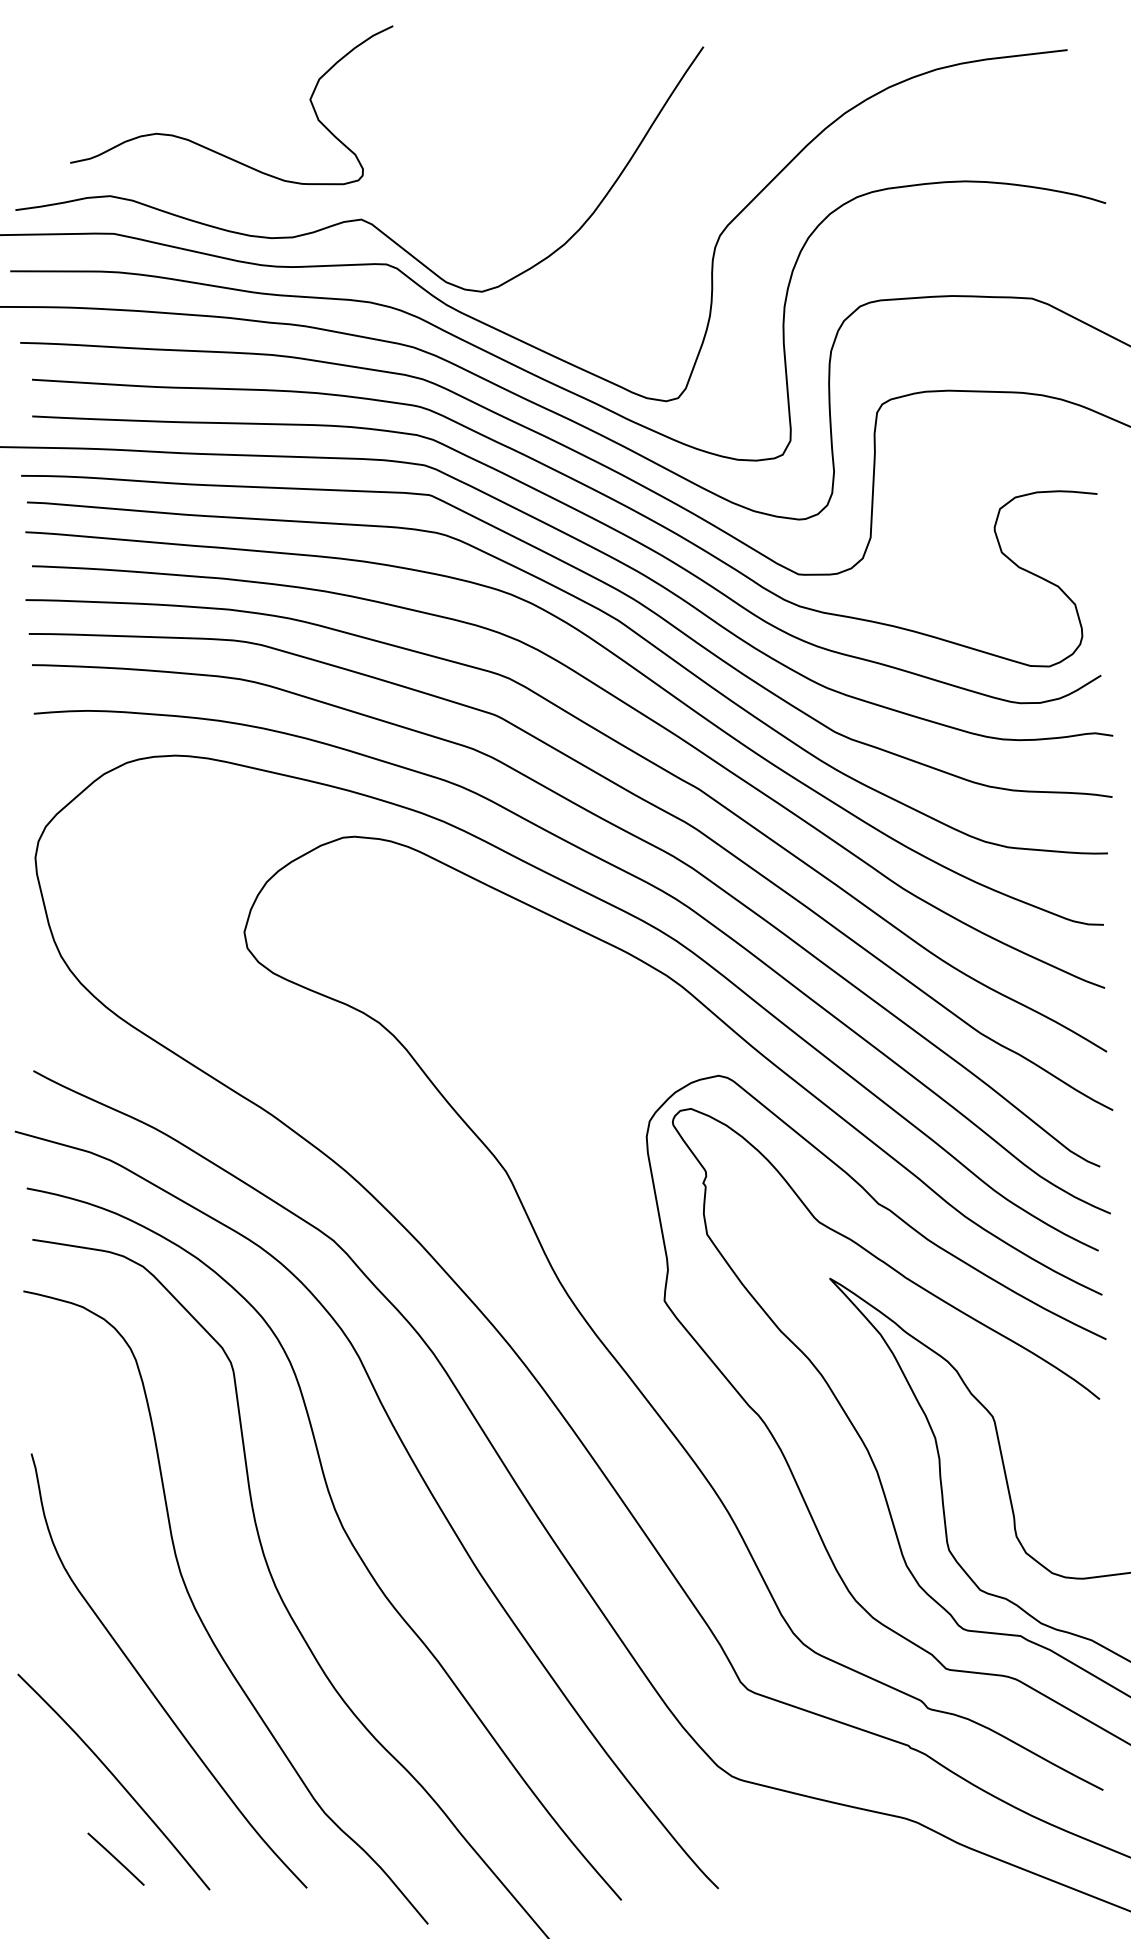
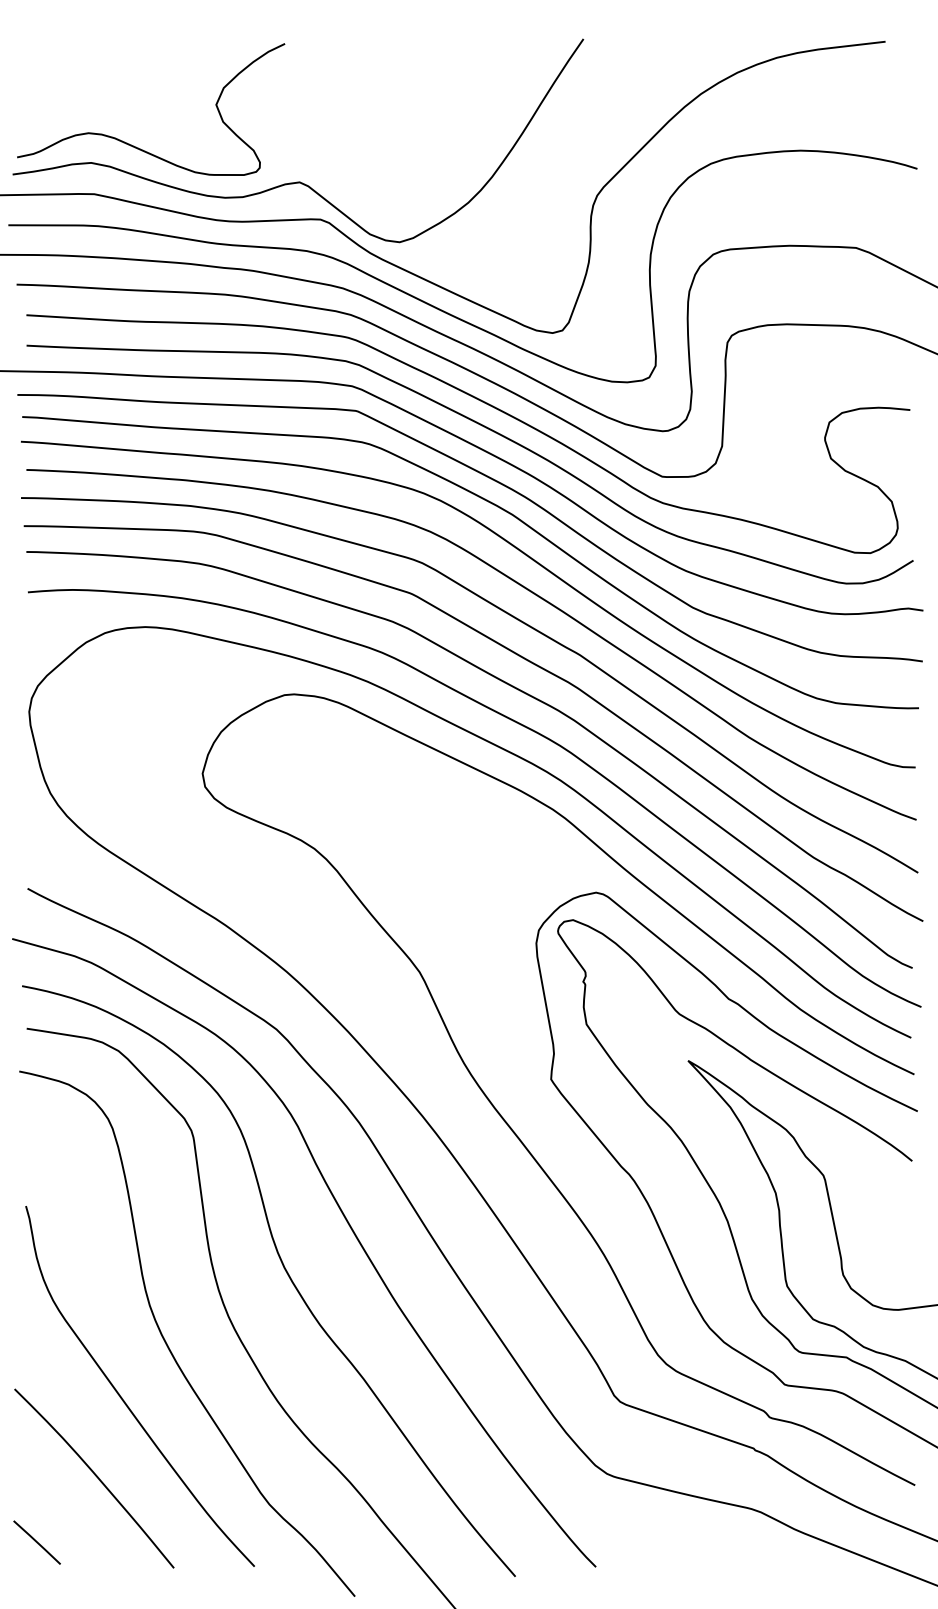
curve: (214, 149) -> (136, 146), moved
line: (115, 1859) -> (36, 1542), moved

